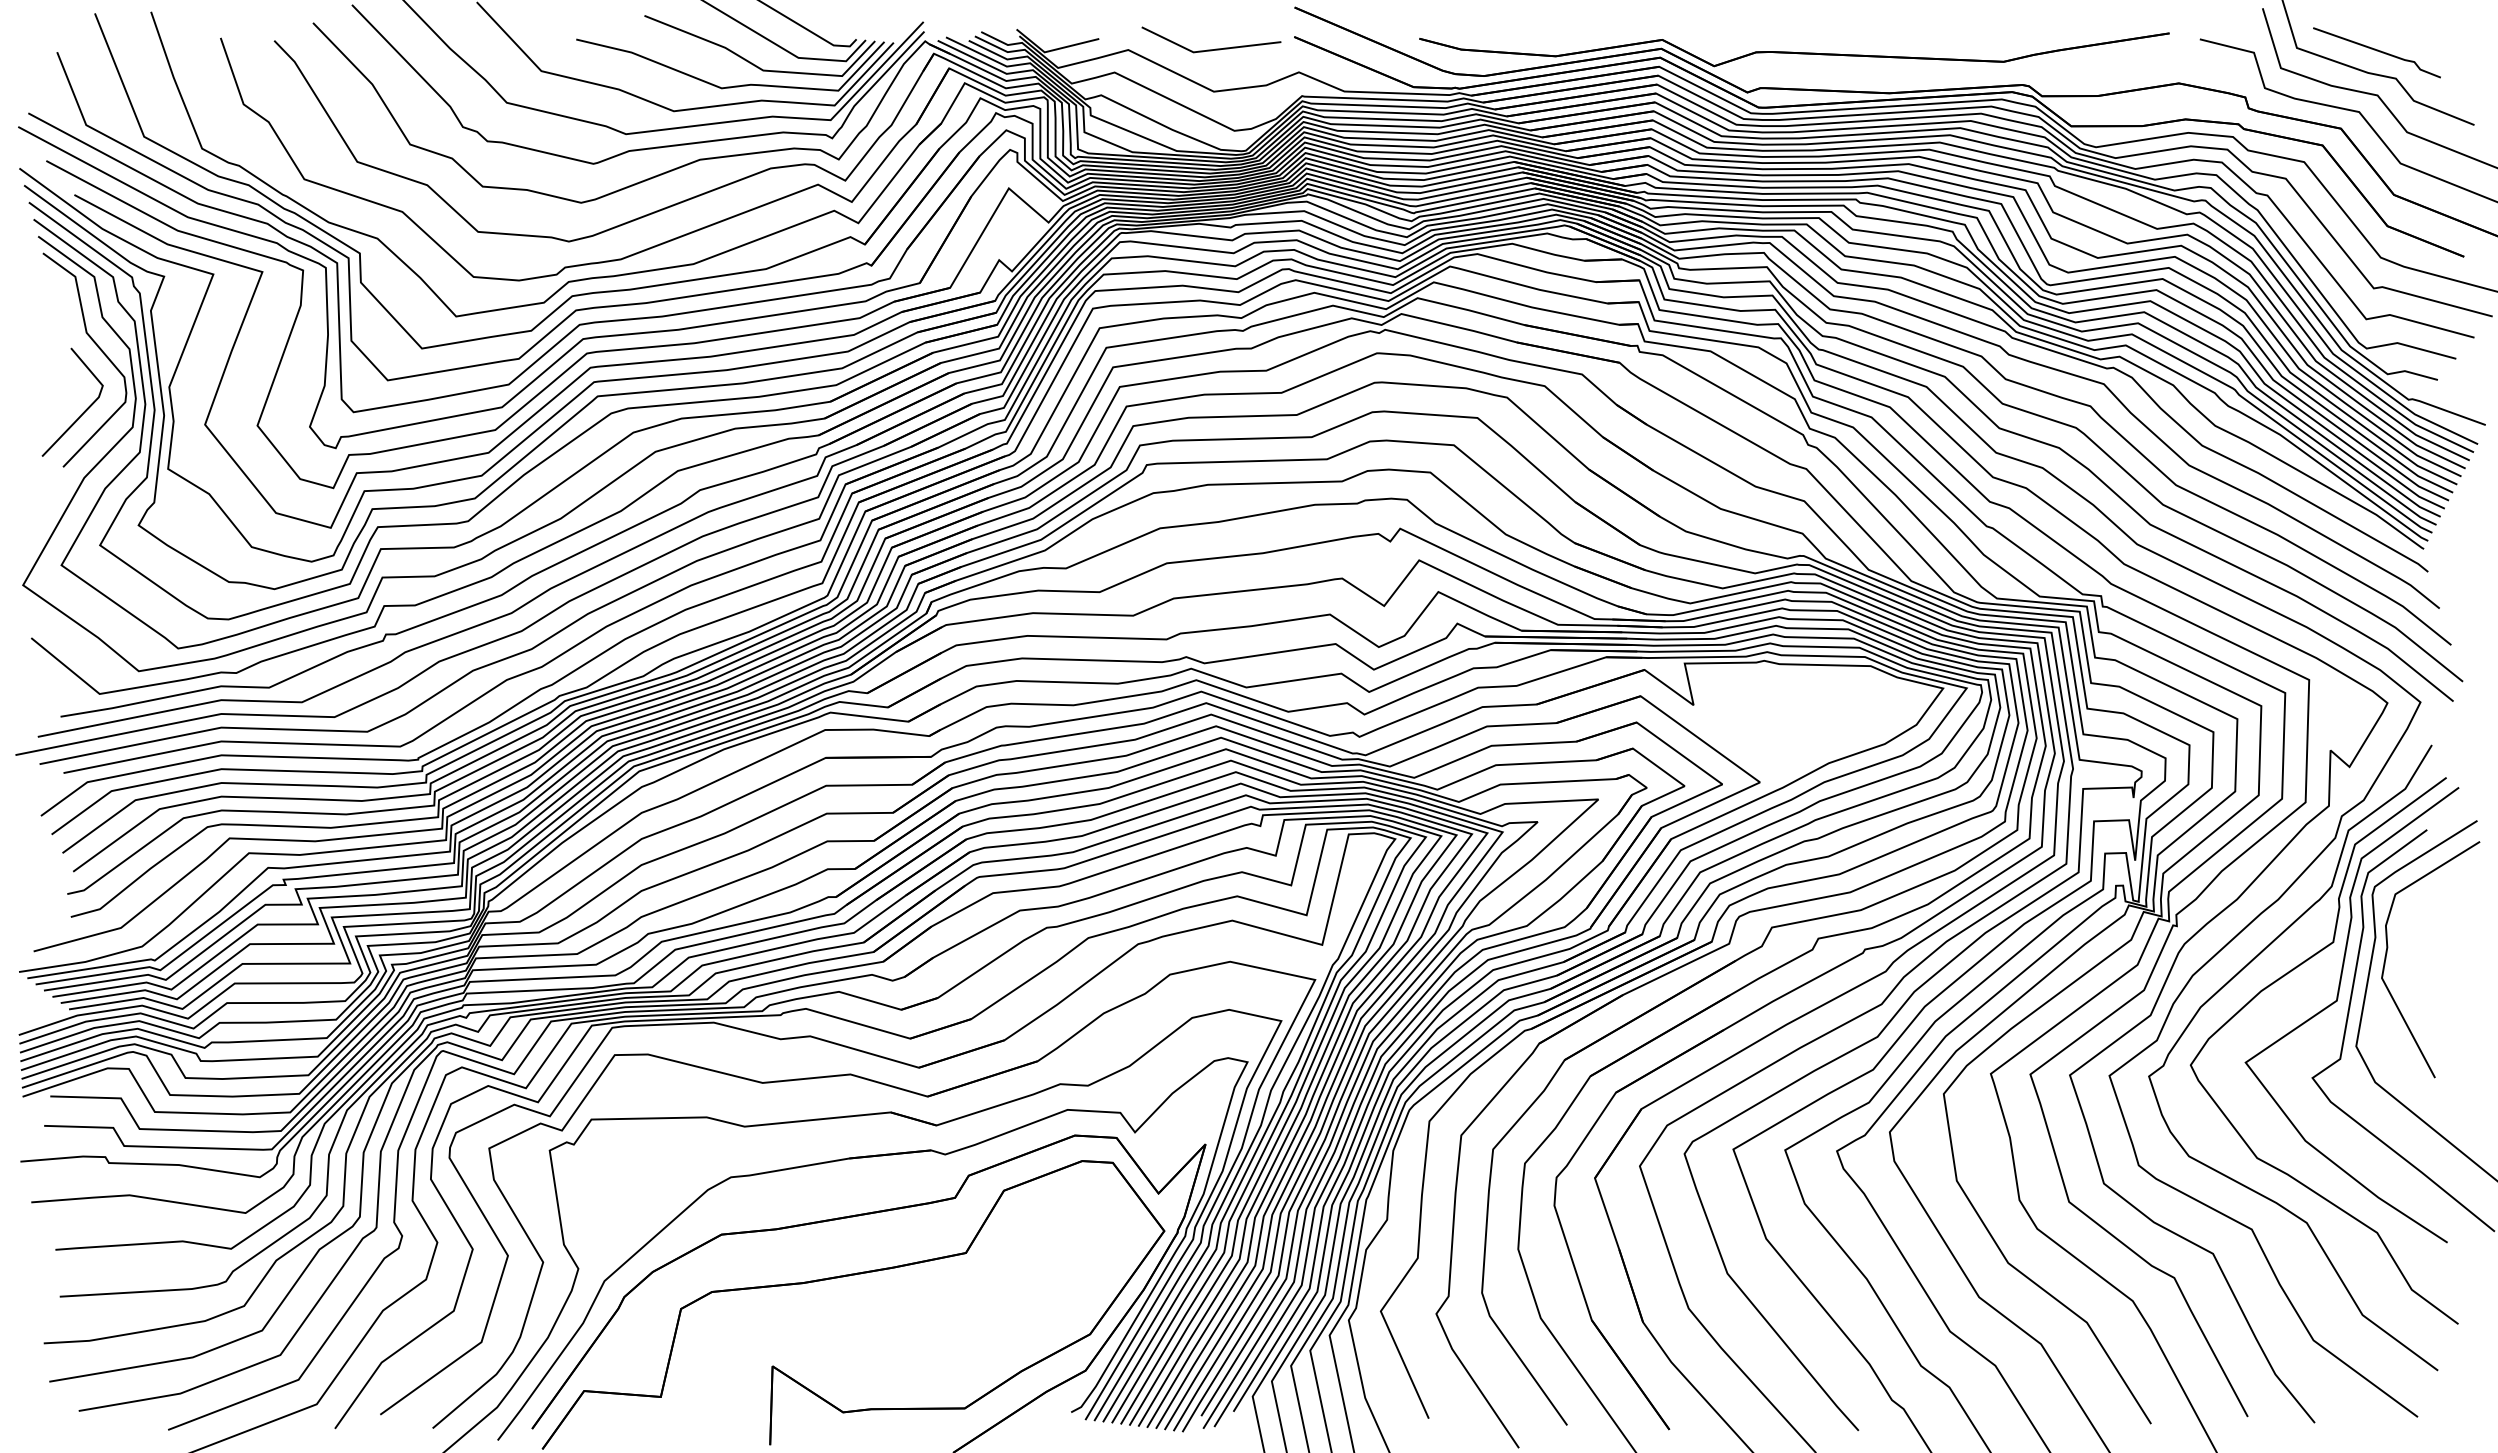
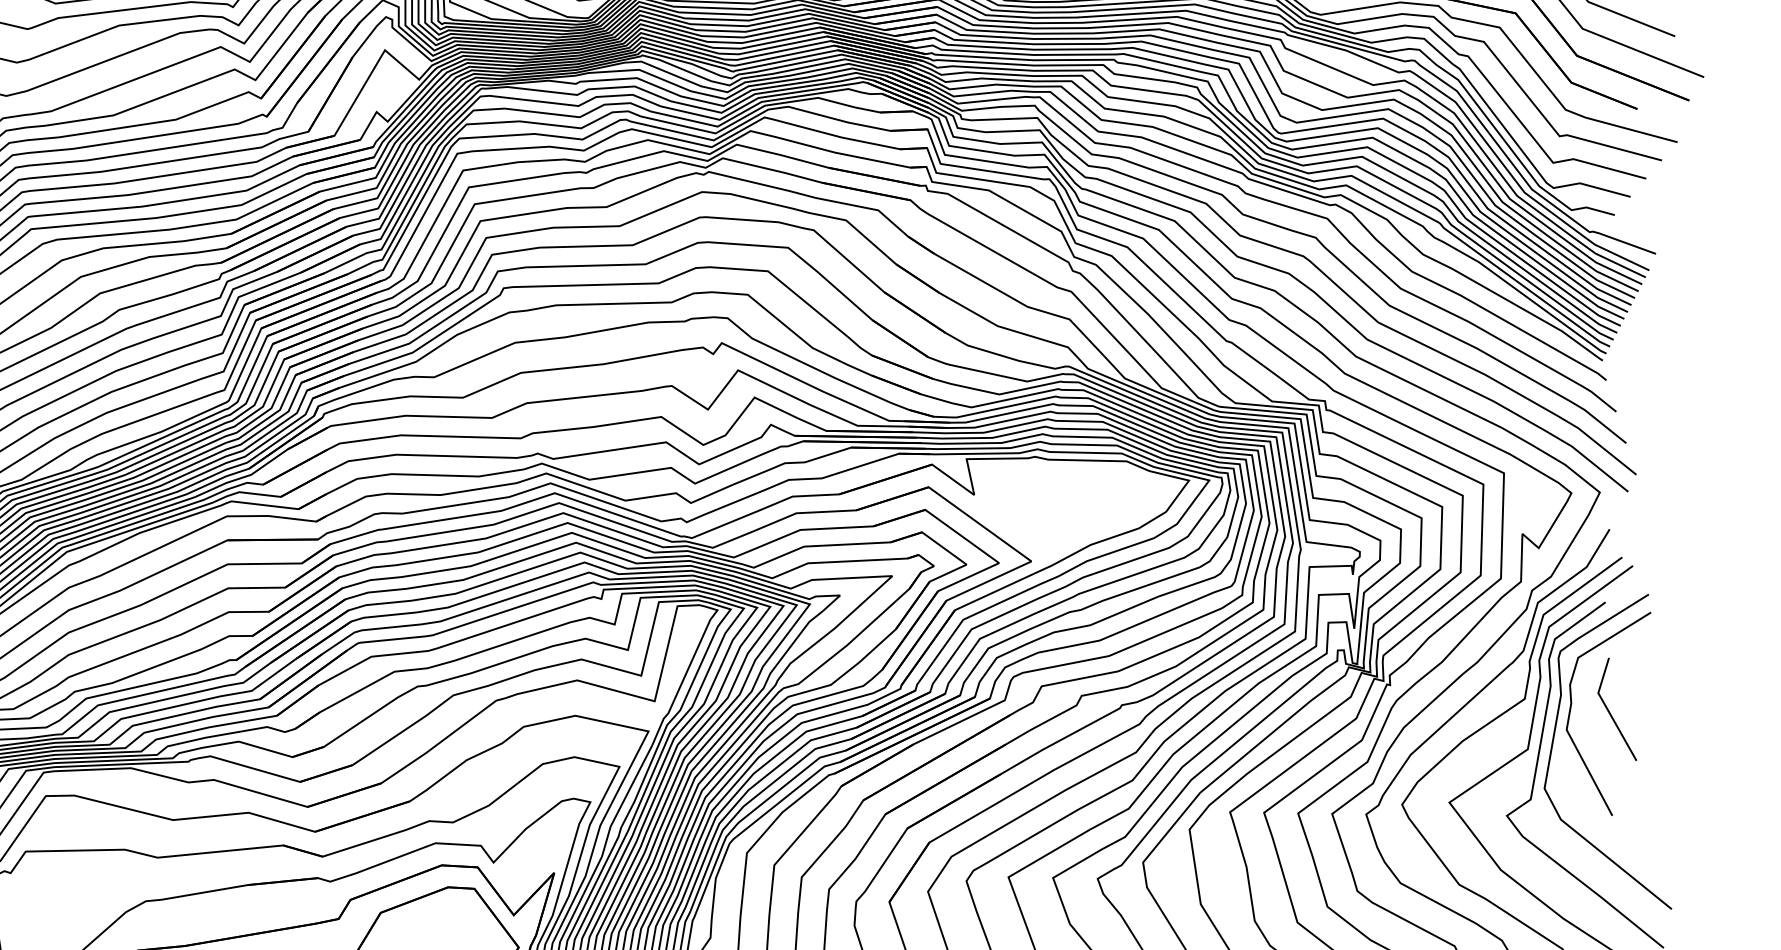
line: (2432, 957) -> (1610, 712), added

